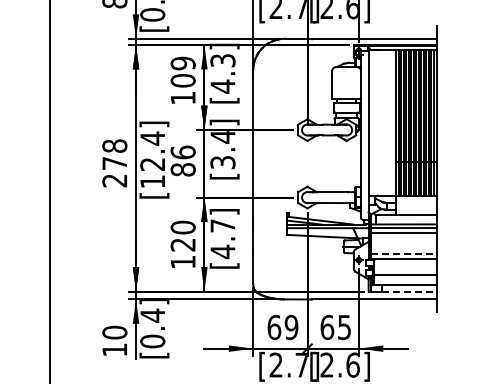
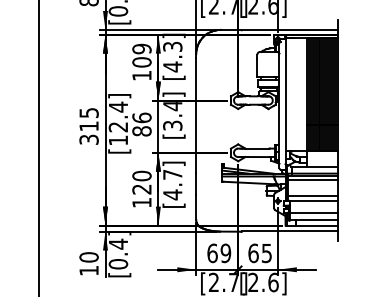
text: (114, 163) -> (88, 126), 278 -> 315
line: (403, 253) -> (312, 196), dashed -> solid
line: (409, 291) -> (317, 225), dashed -> solid

